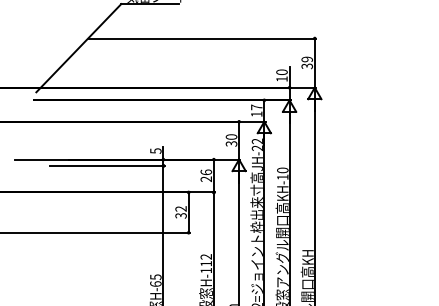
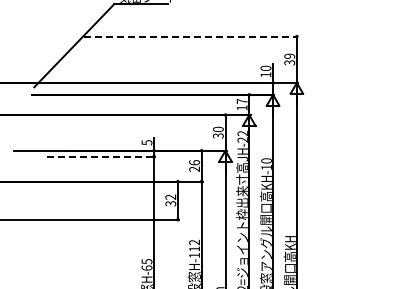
line: (203, 38) -> (191, 36), solid -> dashed
line: (107, 165) -> (101, 156), solid -> dashed

